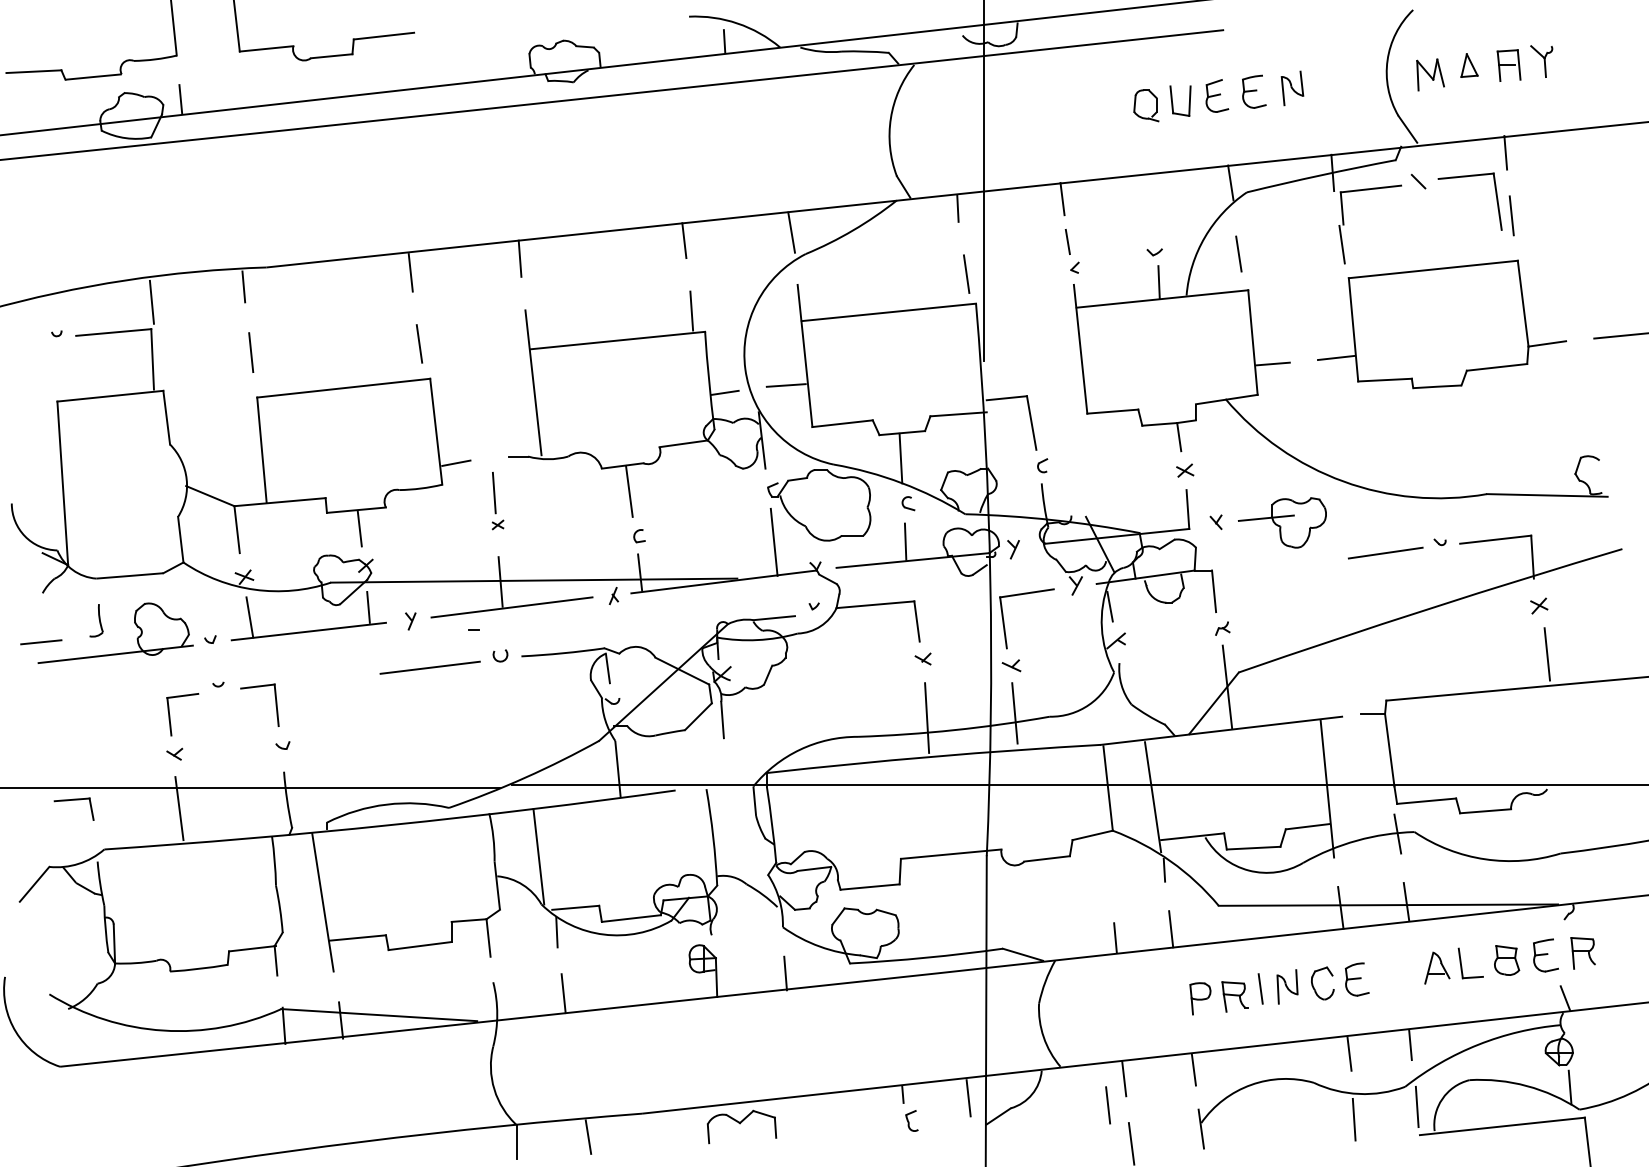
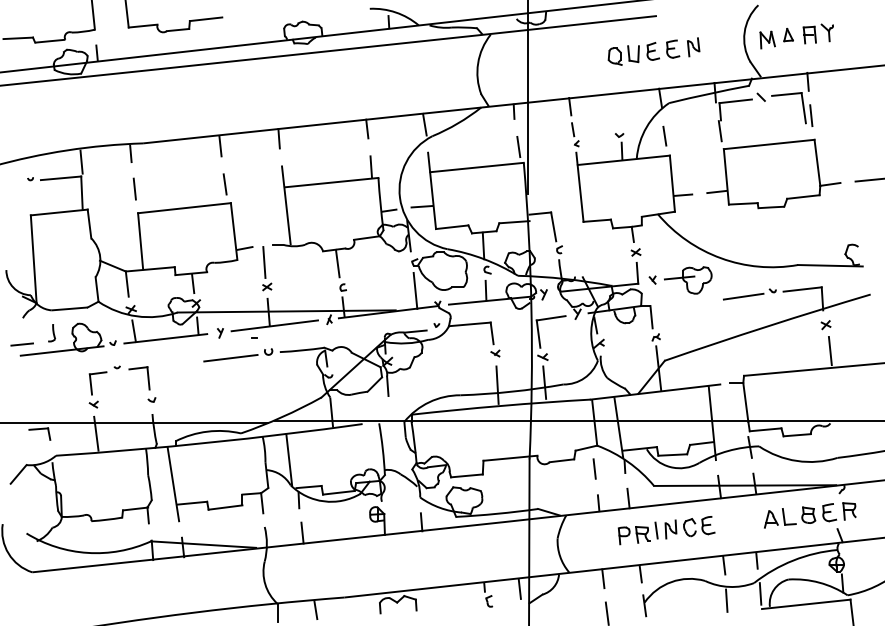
part: (498, 500) -> (267, 268), size x1.43
part: (1279, 988) -> (666, 530), moved
line: (1107, 1104) -> (594, 468), moved

